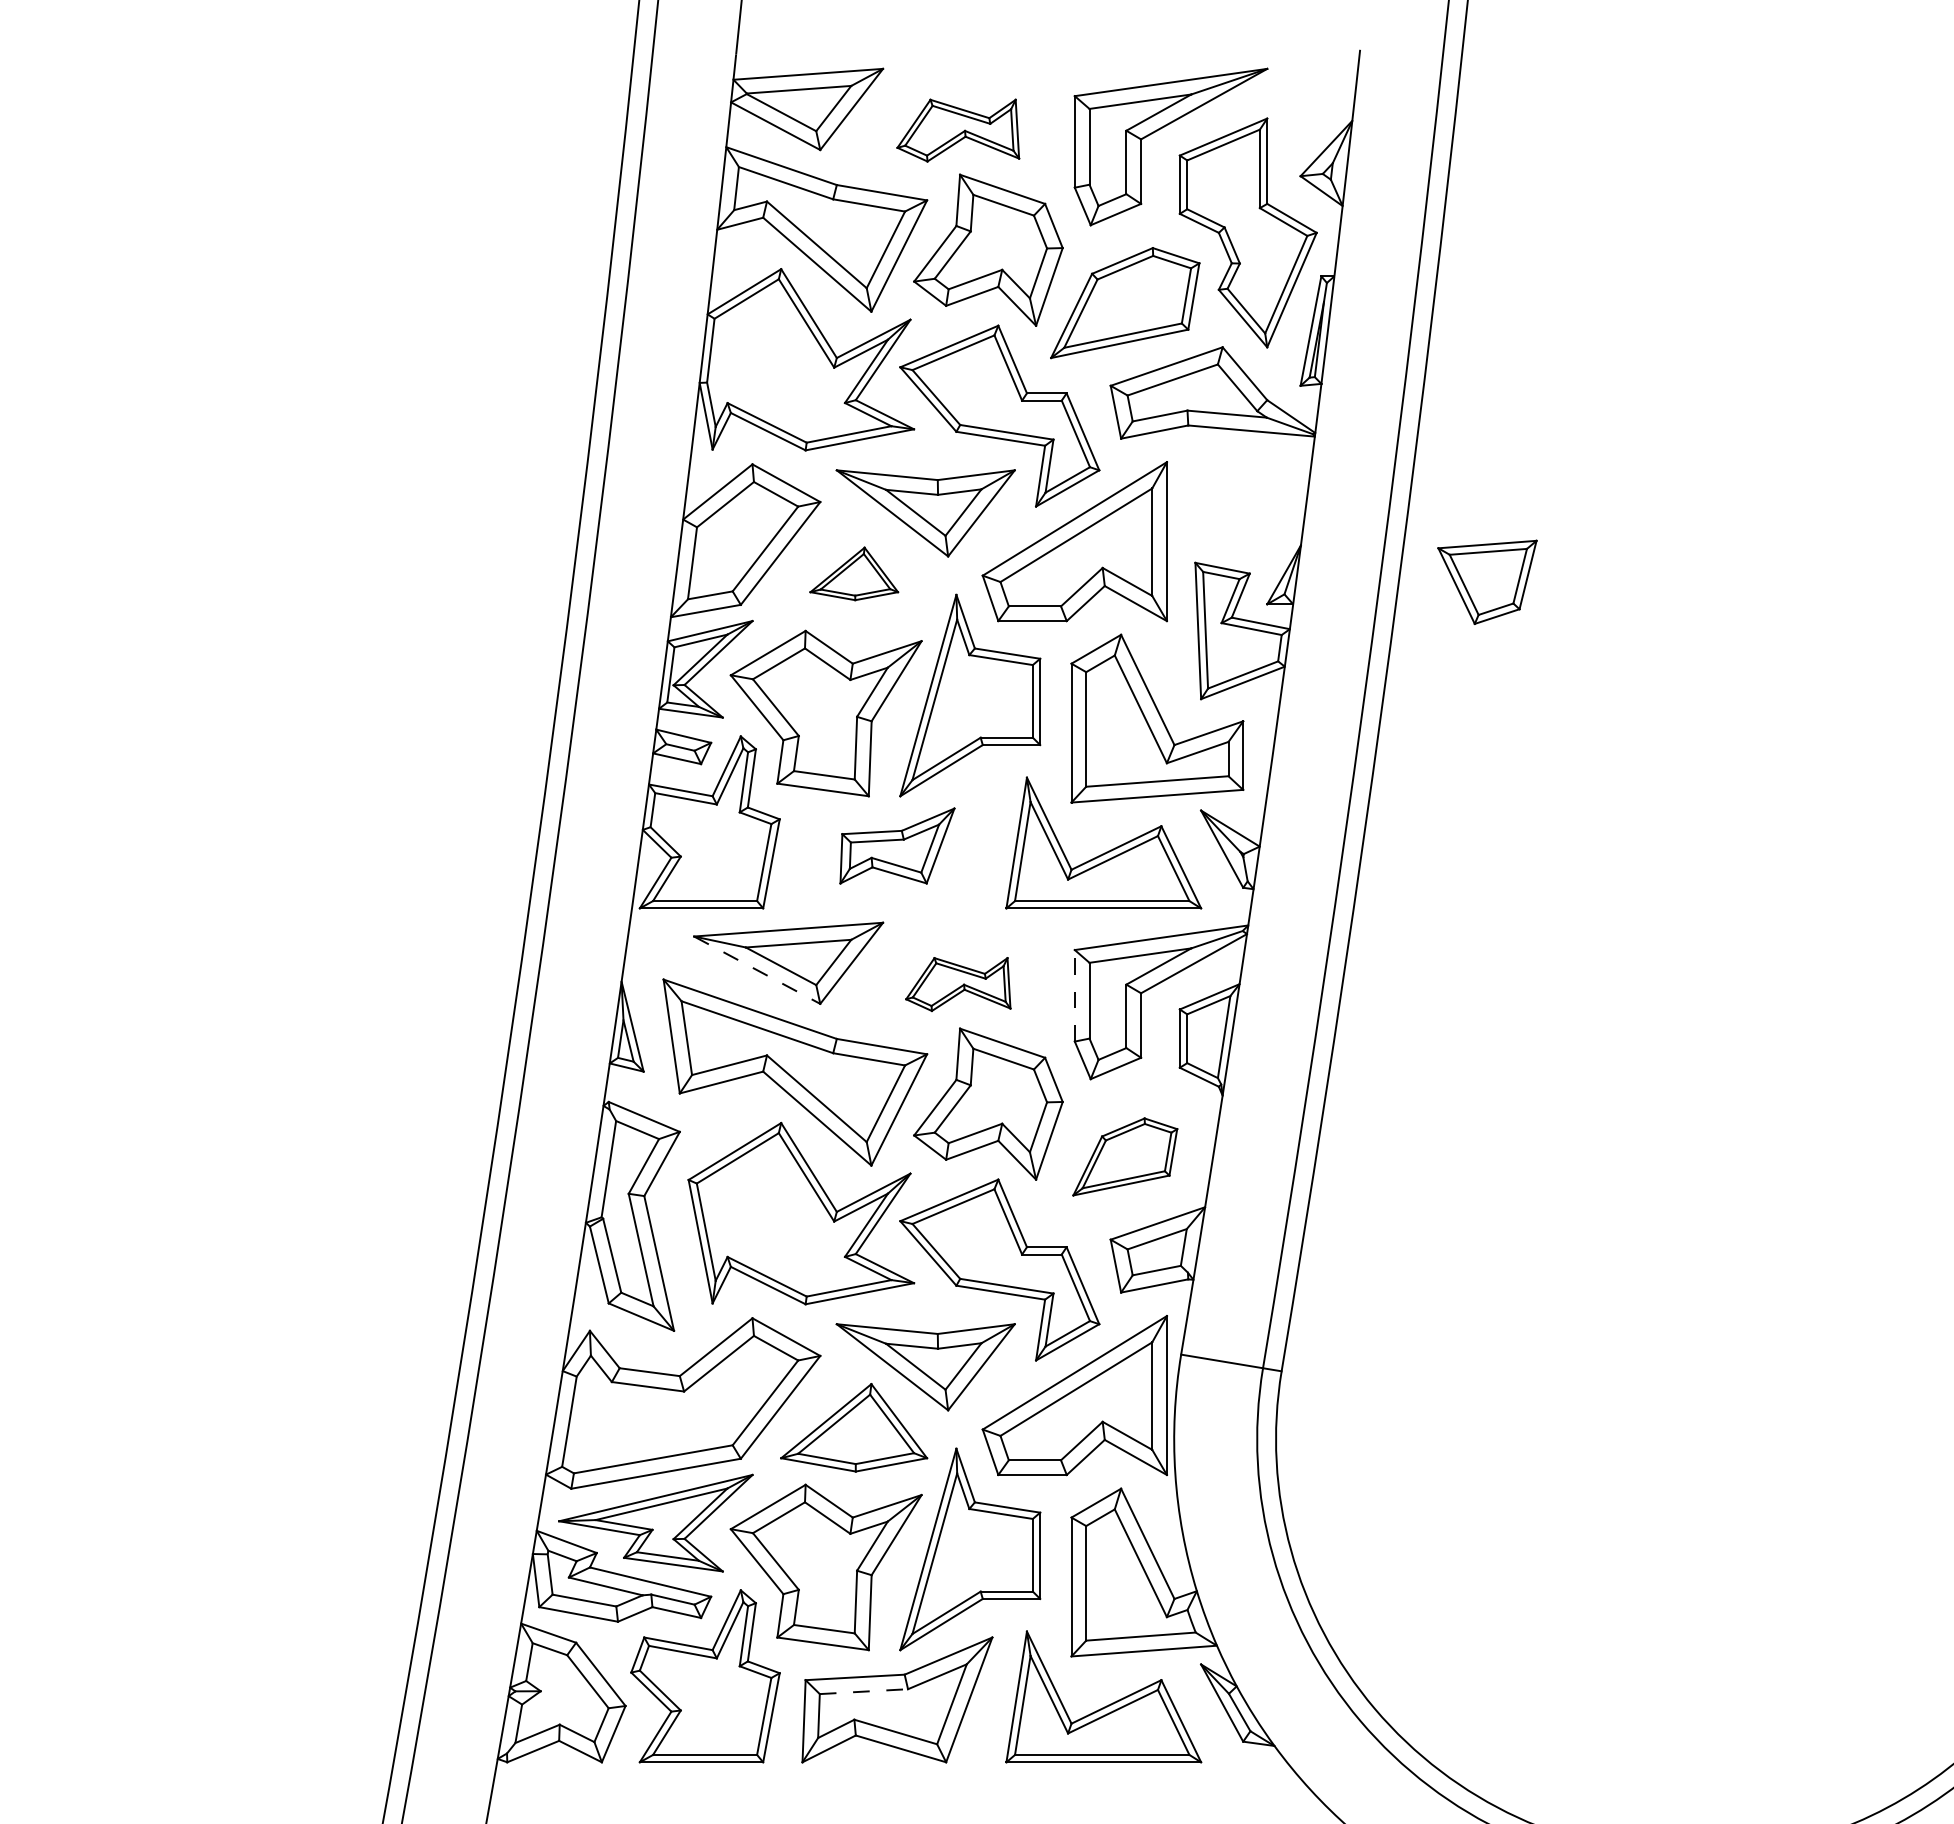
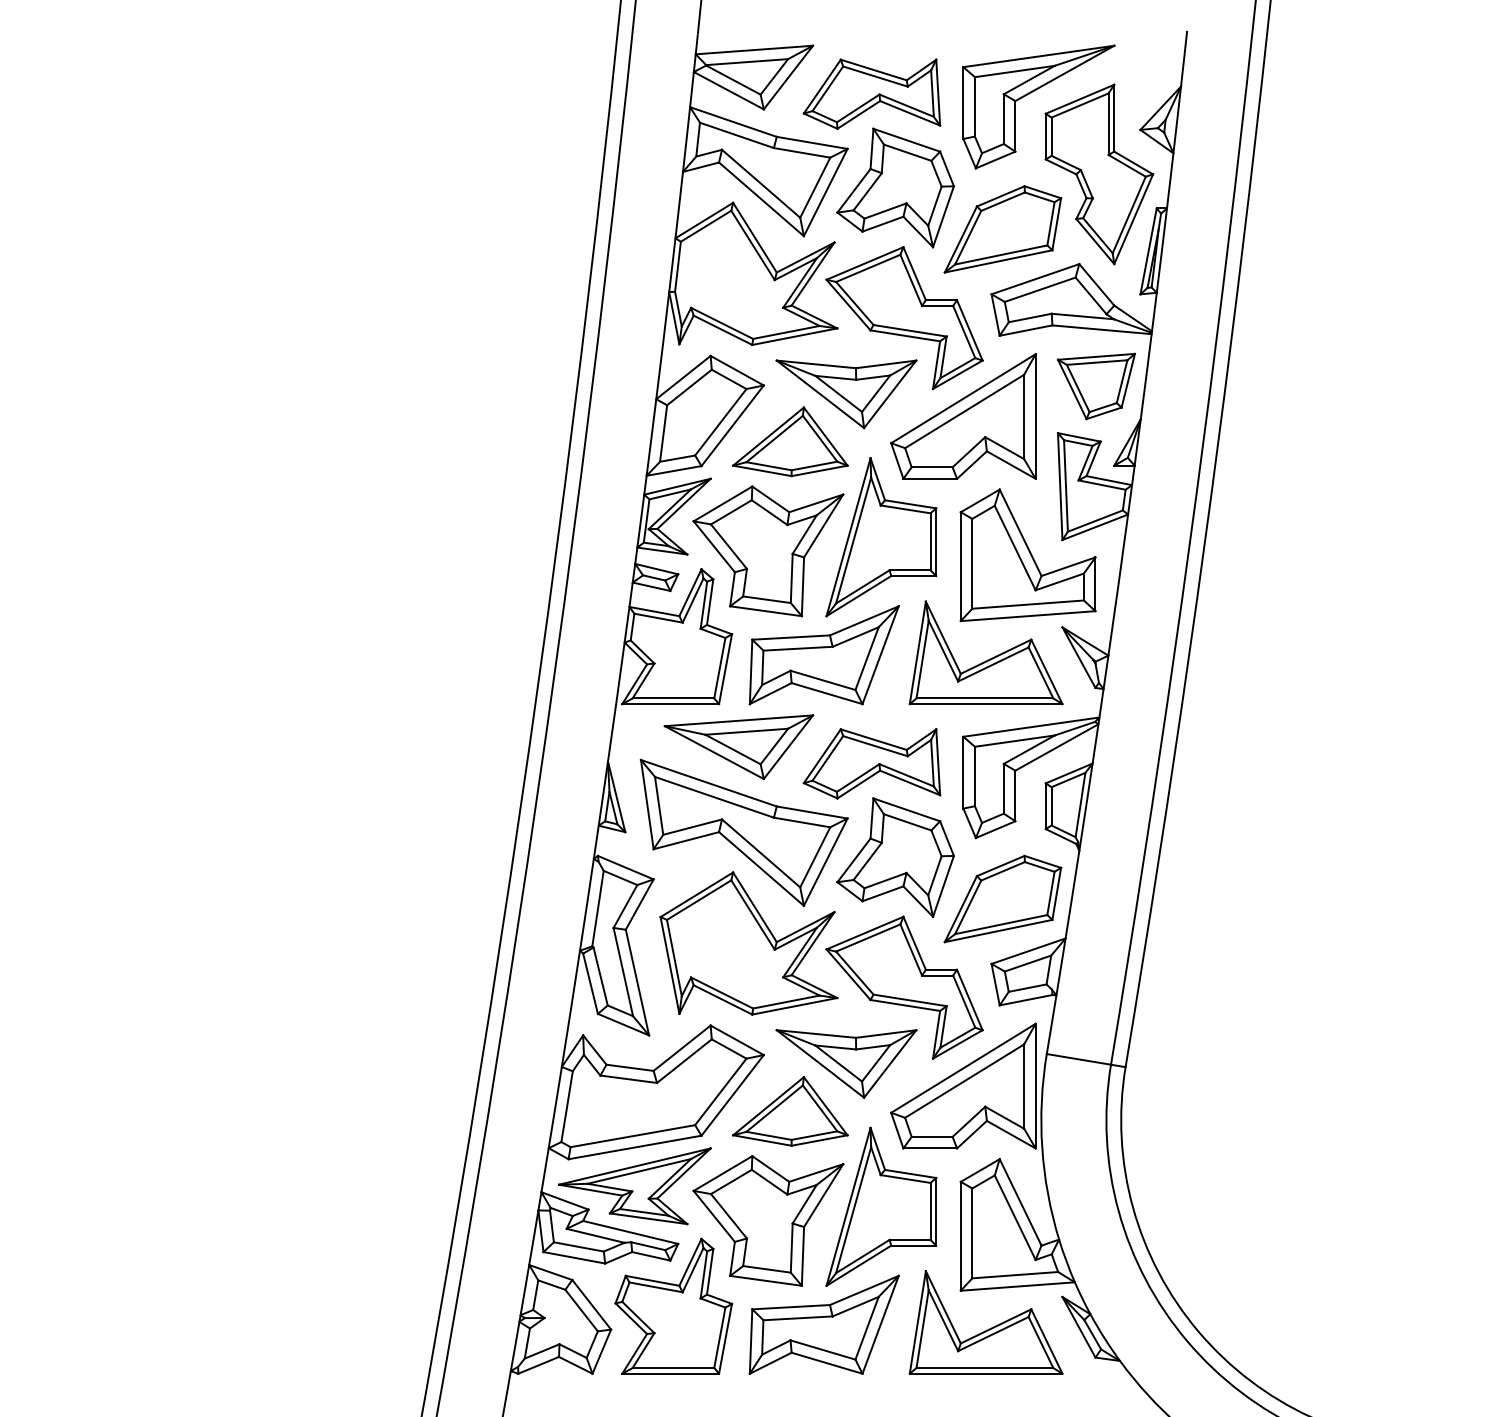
part: (958, 130) -> (872, 94), size x1.43
part: (854, 573) -> (790, 441), size x1.67
part: (1487, 581) -> (1096, 385), moved
part: (897, 845) -> (824, 654), size x1.67
line: (757, 970) -> (714, 752), dashed -> solid
part: (958, 984) -> (872, 763), size x1.67
line: (1074, 995) -> (963, 772), dashed -> solid
part: (1125, 1156) -> (1003, 898), size x1.43
line: (864, 1691) -> (798, 1318), dashed -> solid

